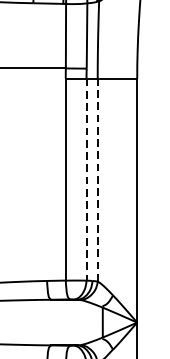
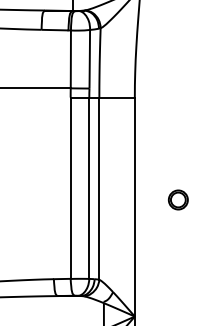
line: (86, 179) -> (89, 188), dashed -> solid
line: (97, 179) -> (99, 188), dashed -> solid

